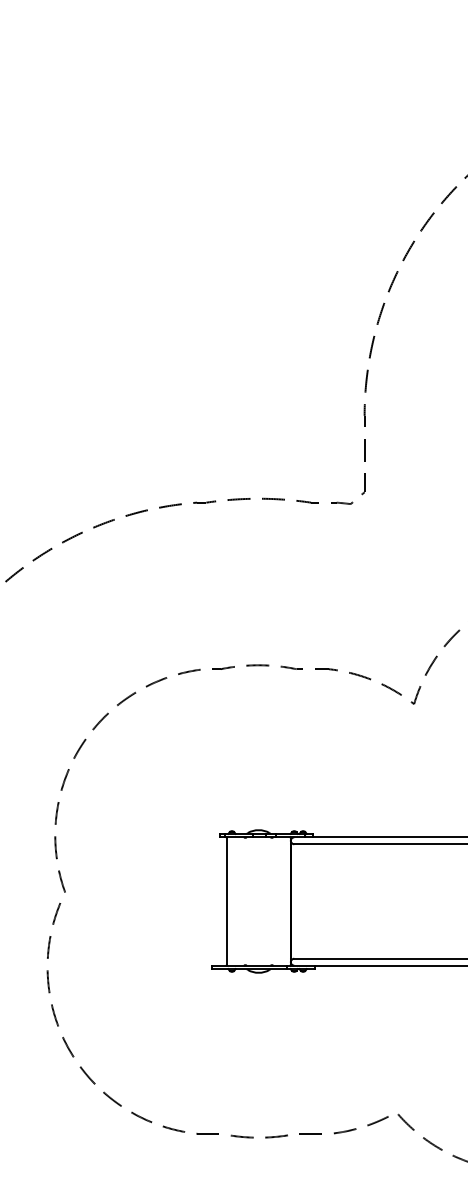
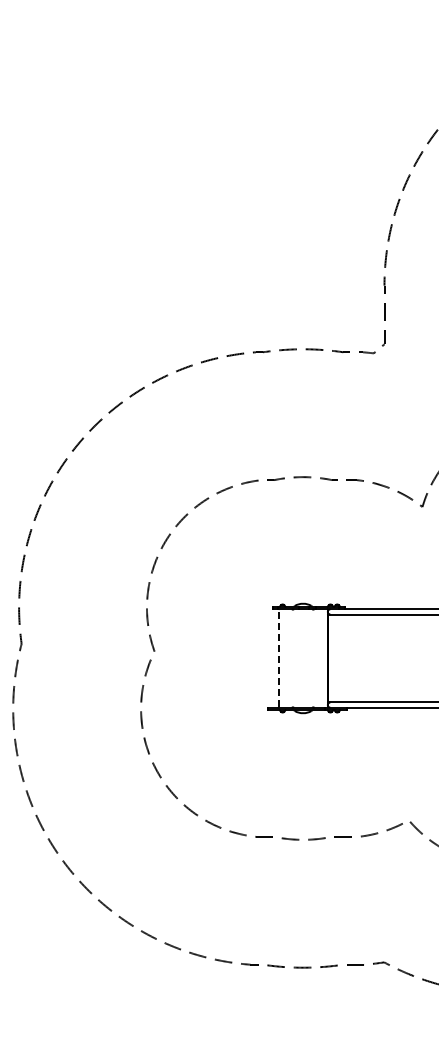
line: (226, 901) -> (278, 658), solid -> dashed

